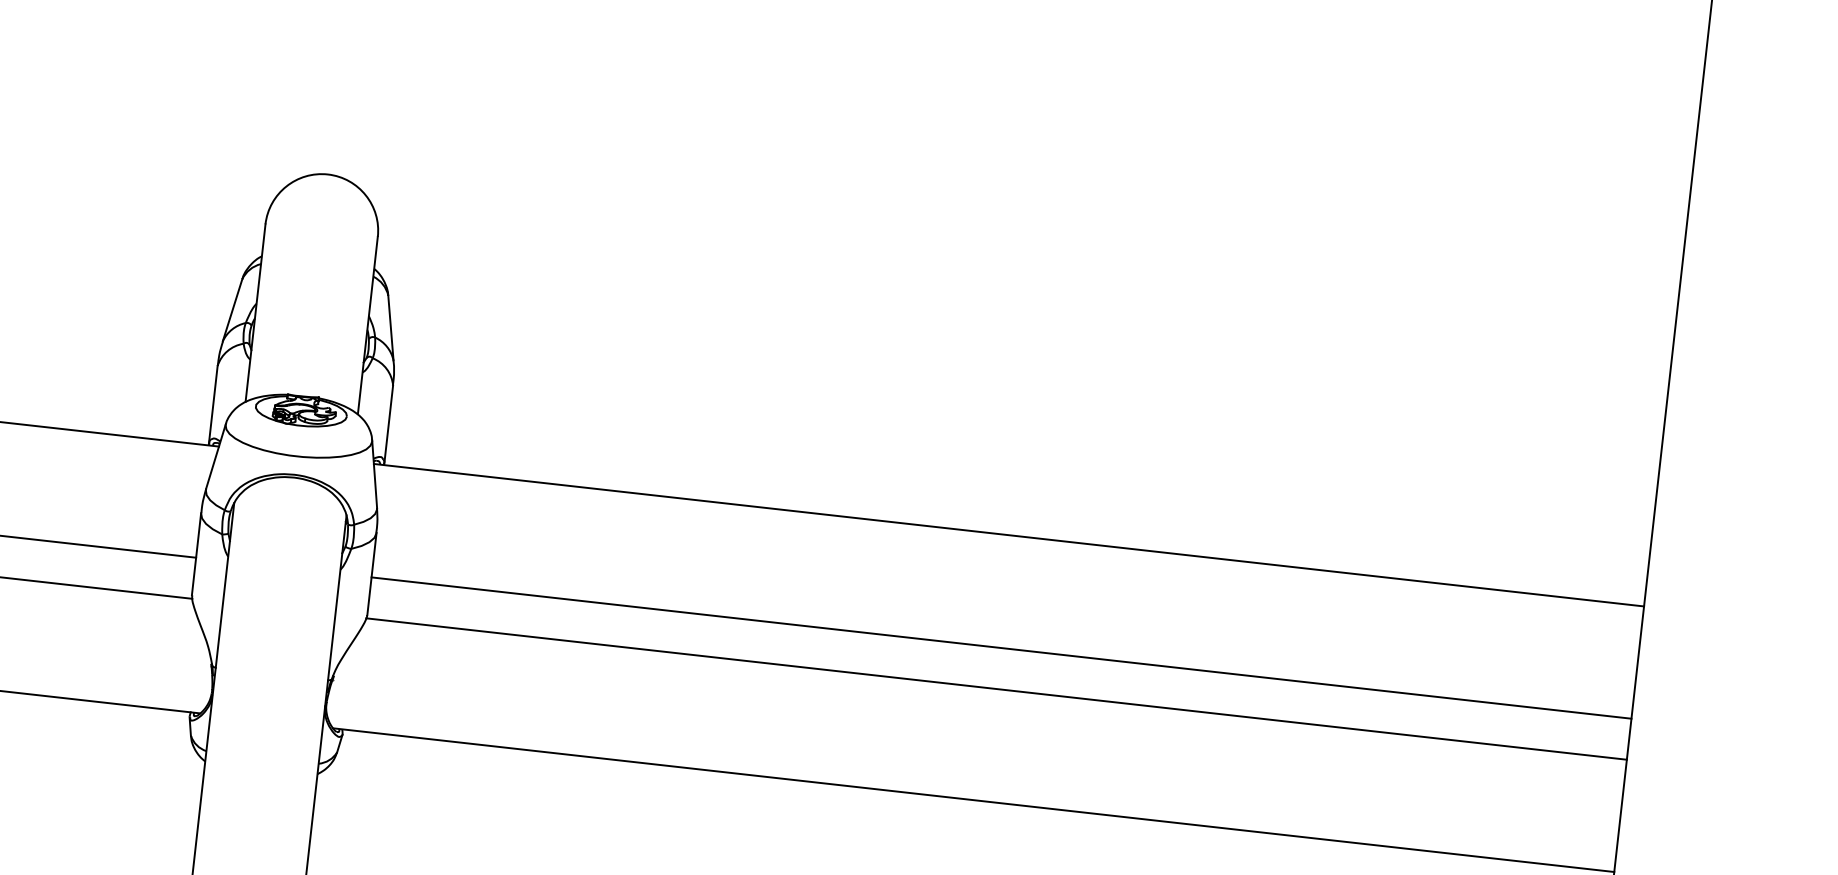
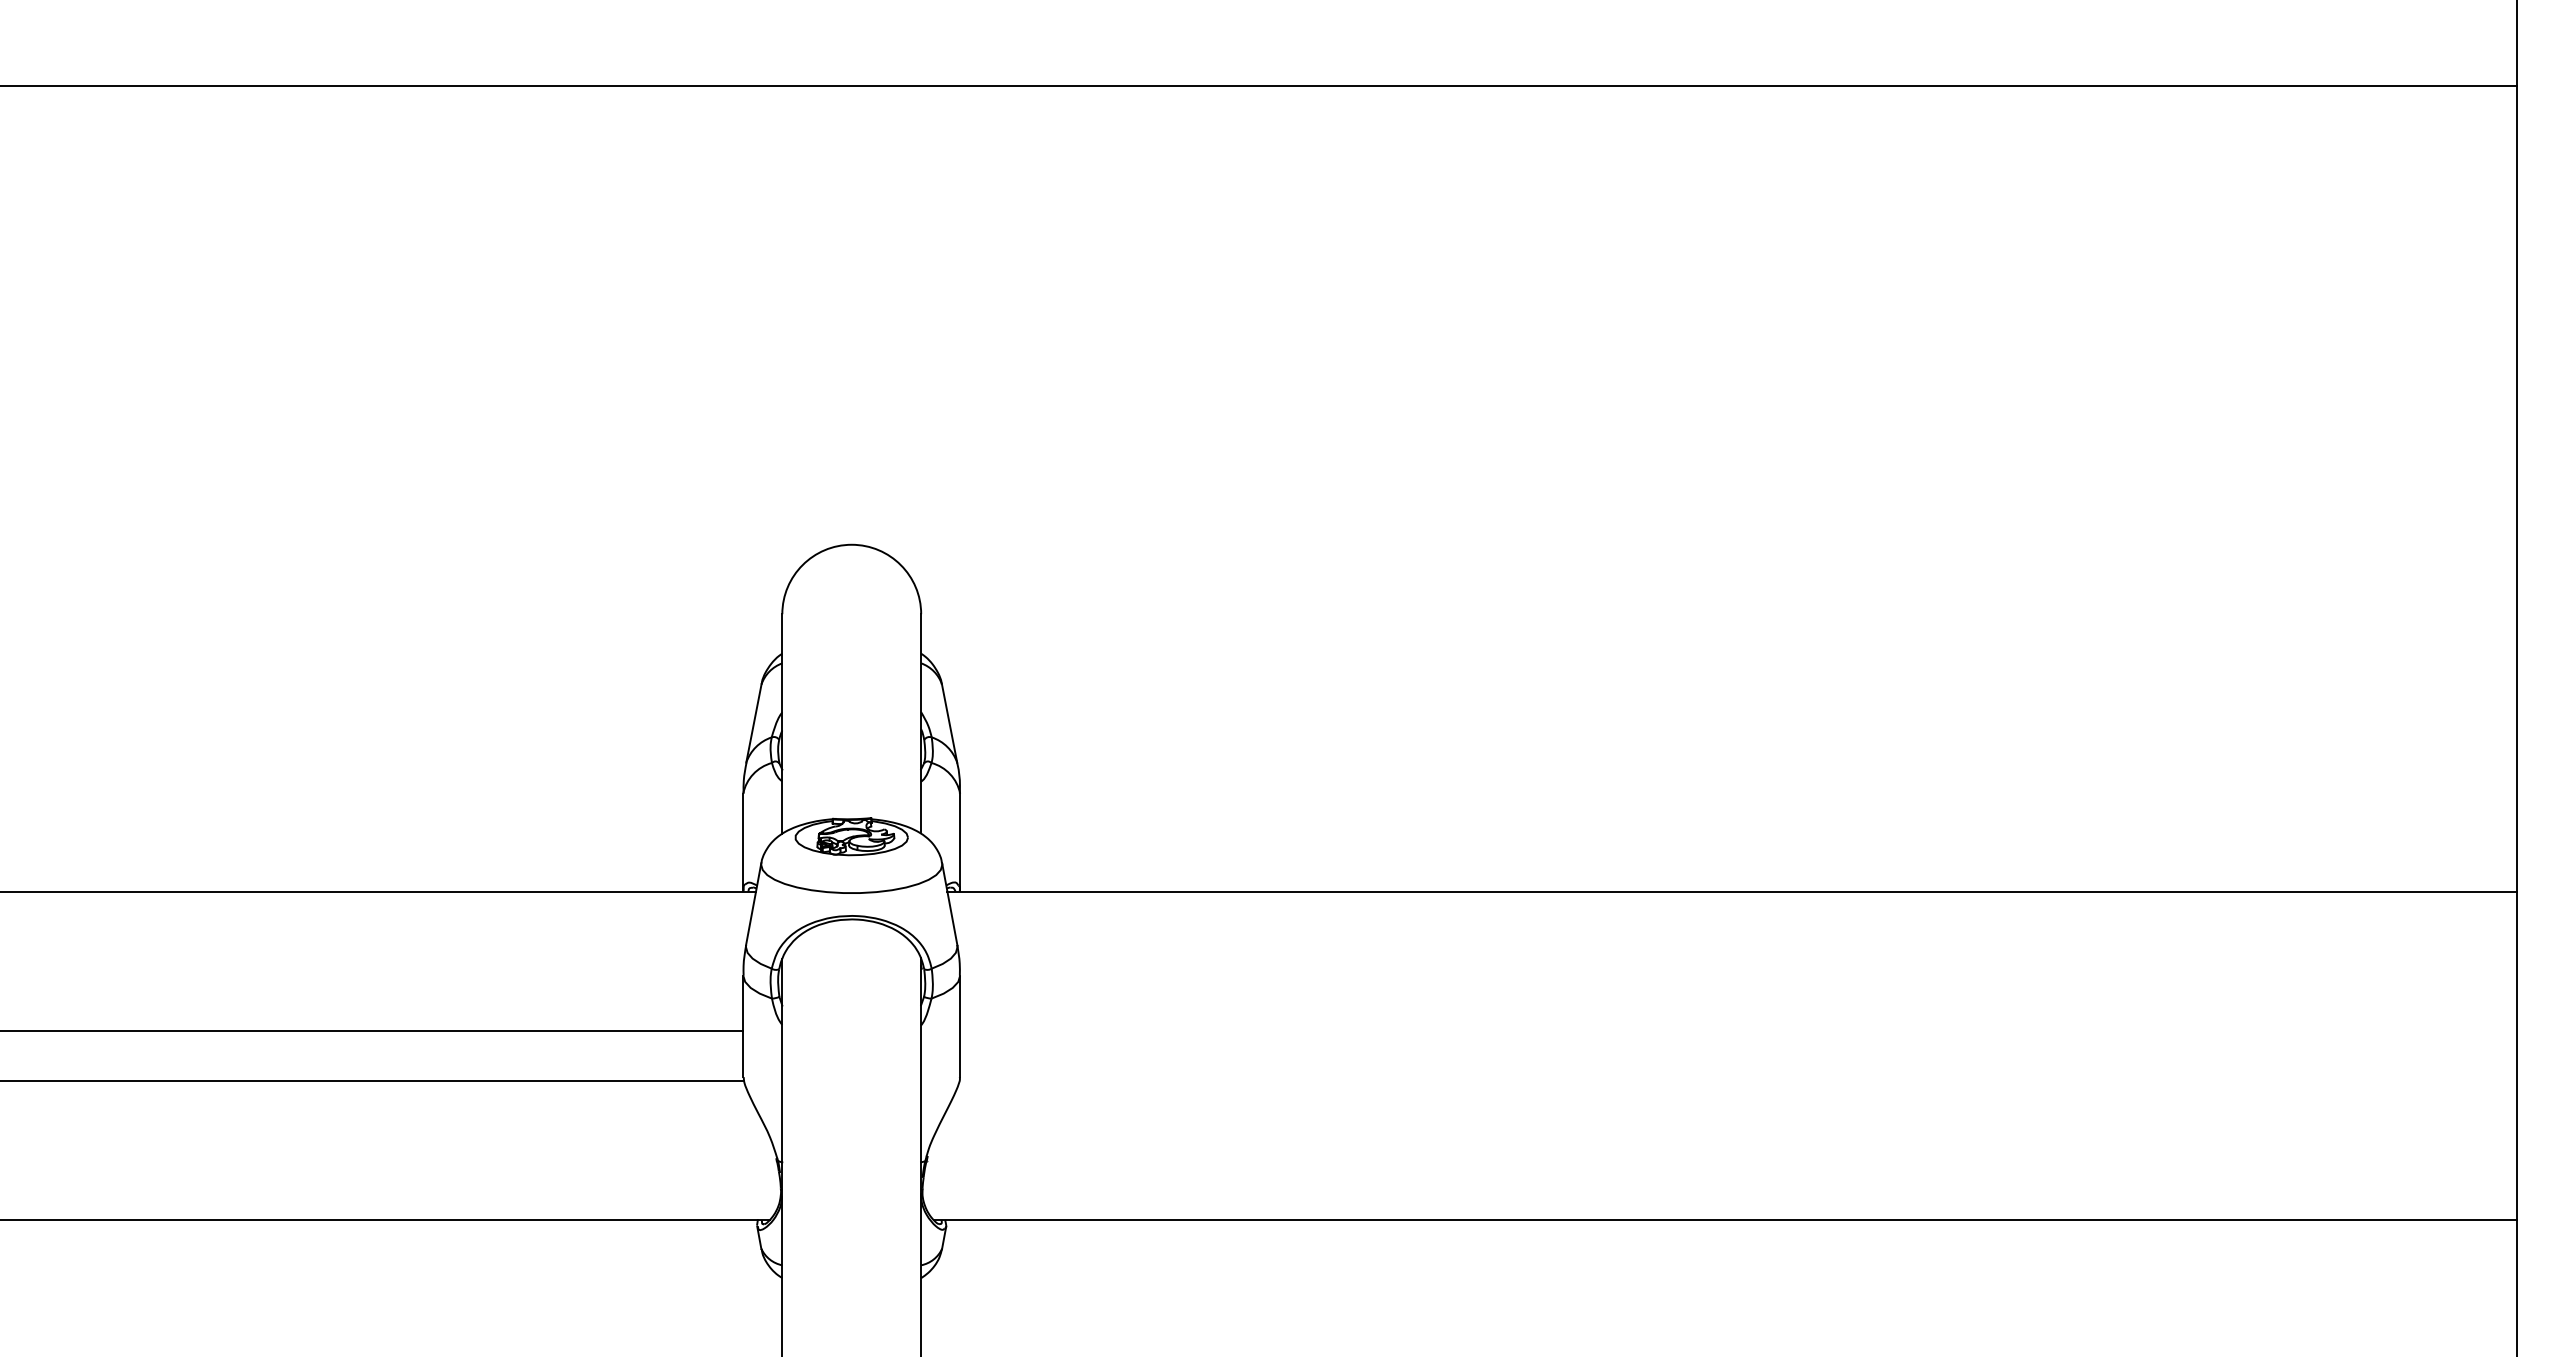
line: (1001, 647) -> (1738, 1030), removed
line: (996, 689) -> (1738, 1081), removed

